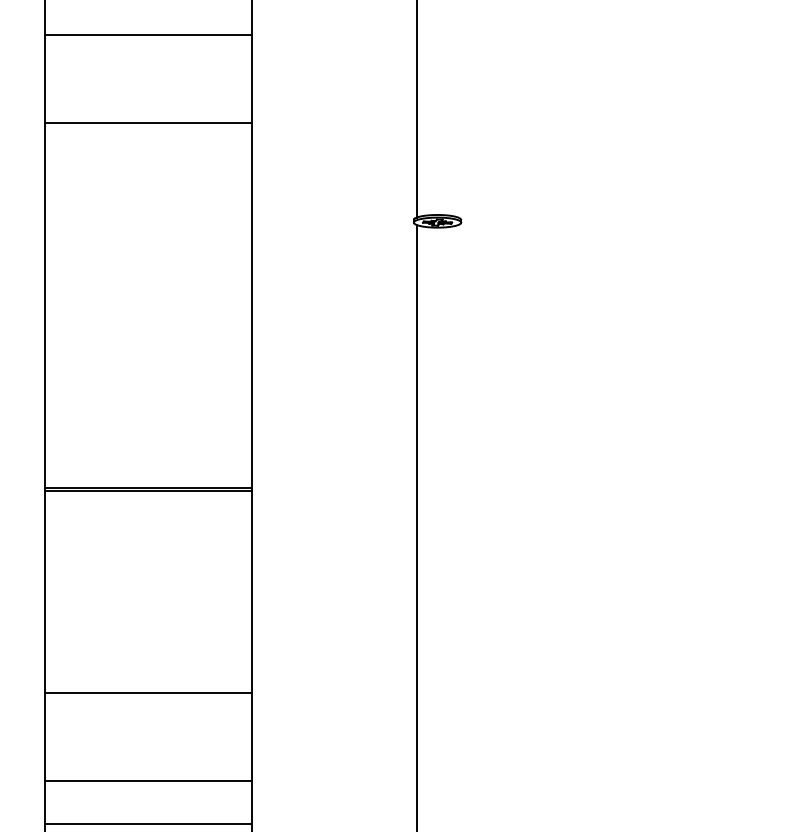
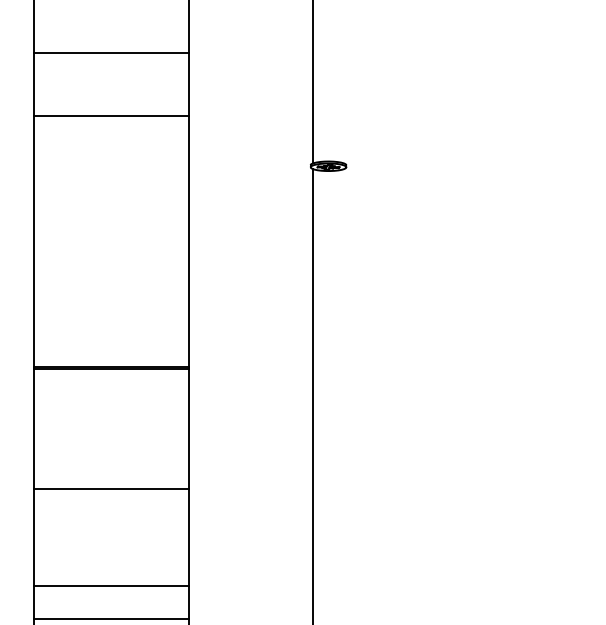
line: (147, 35) -> (110, 53), moved
line: (147, 123) -> (110, 116), moved
line: (147, 692) -> (110, 488), moved

